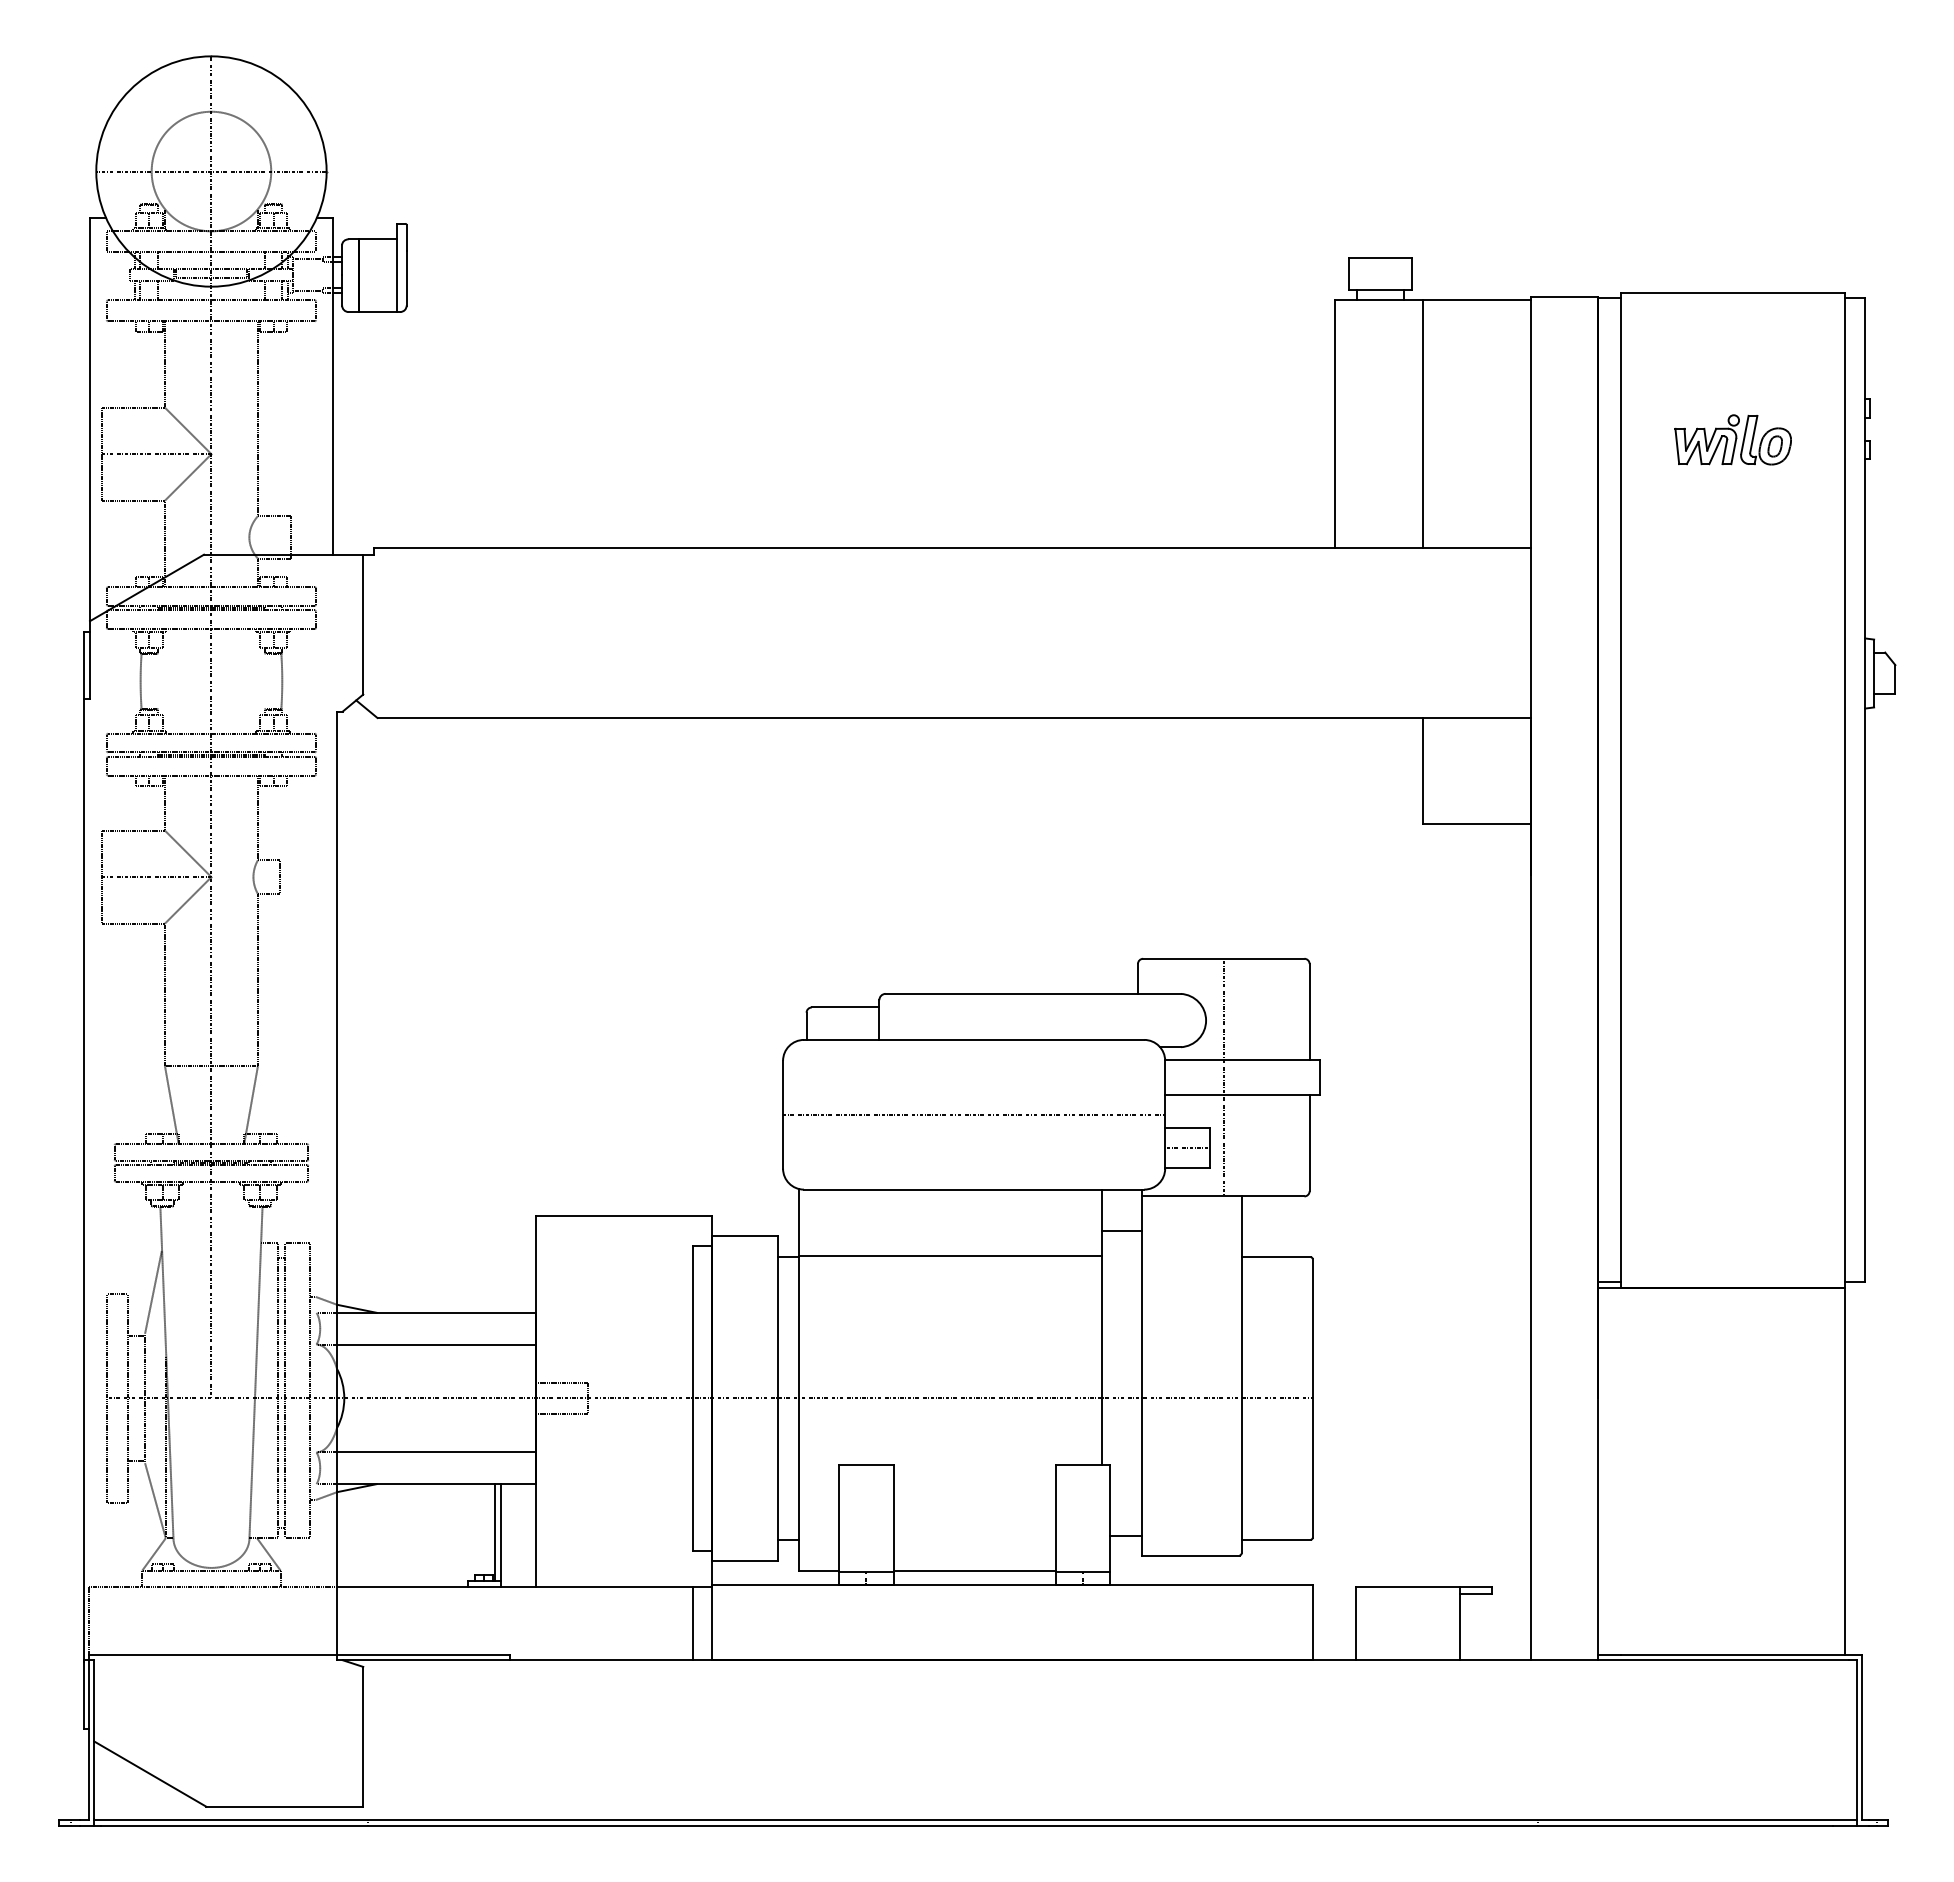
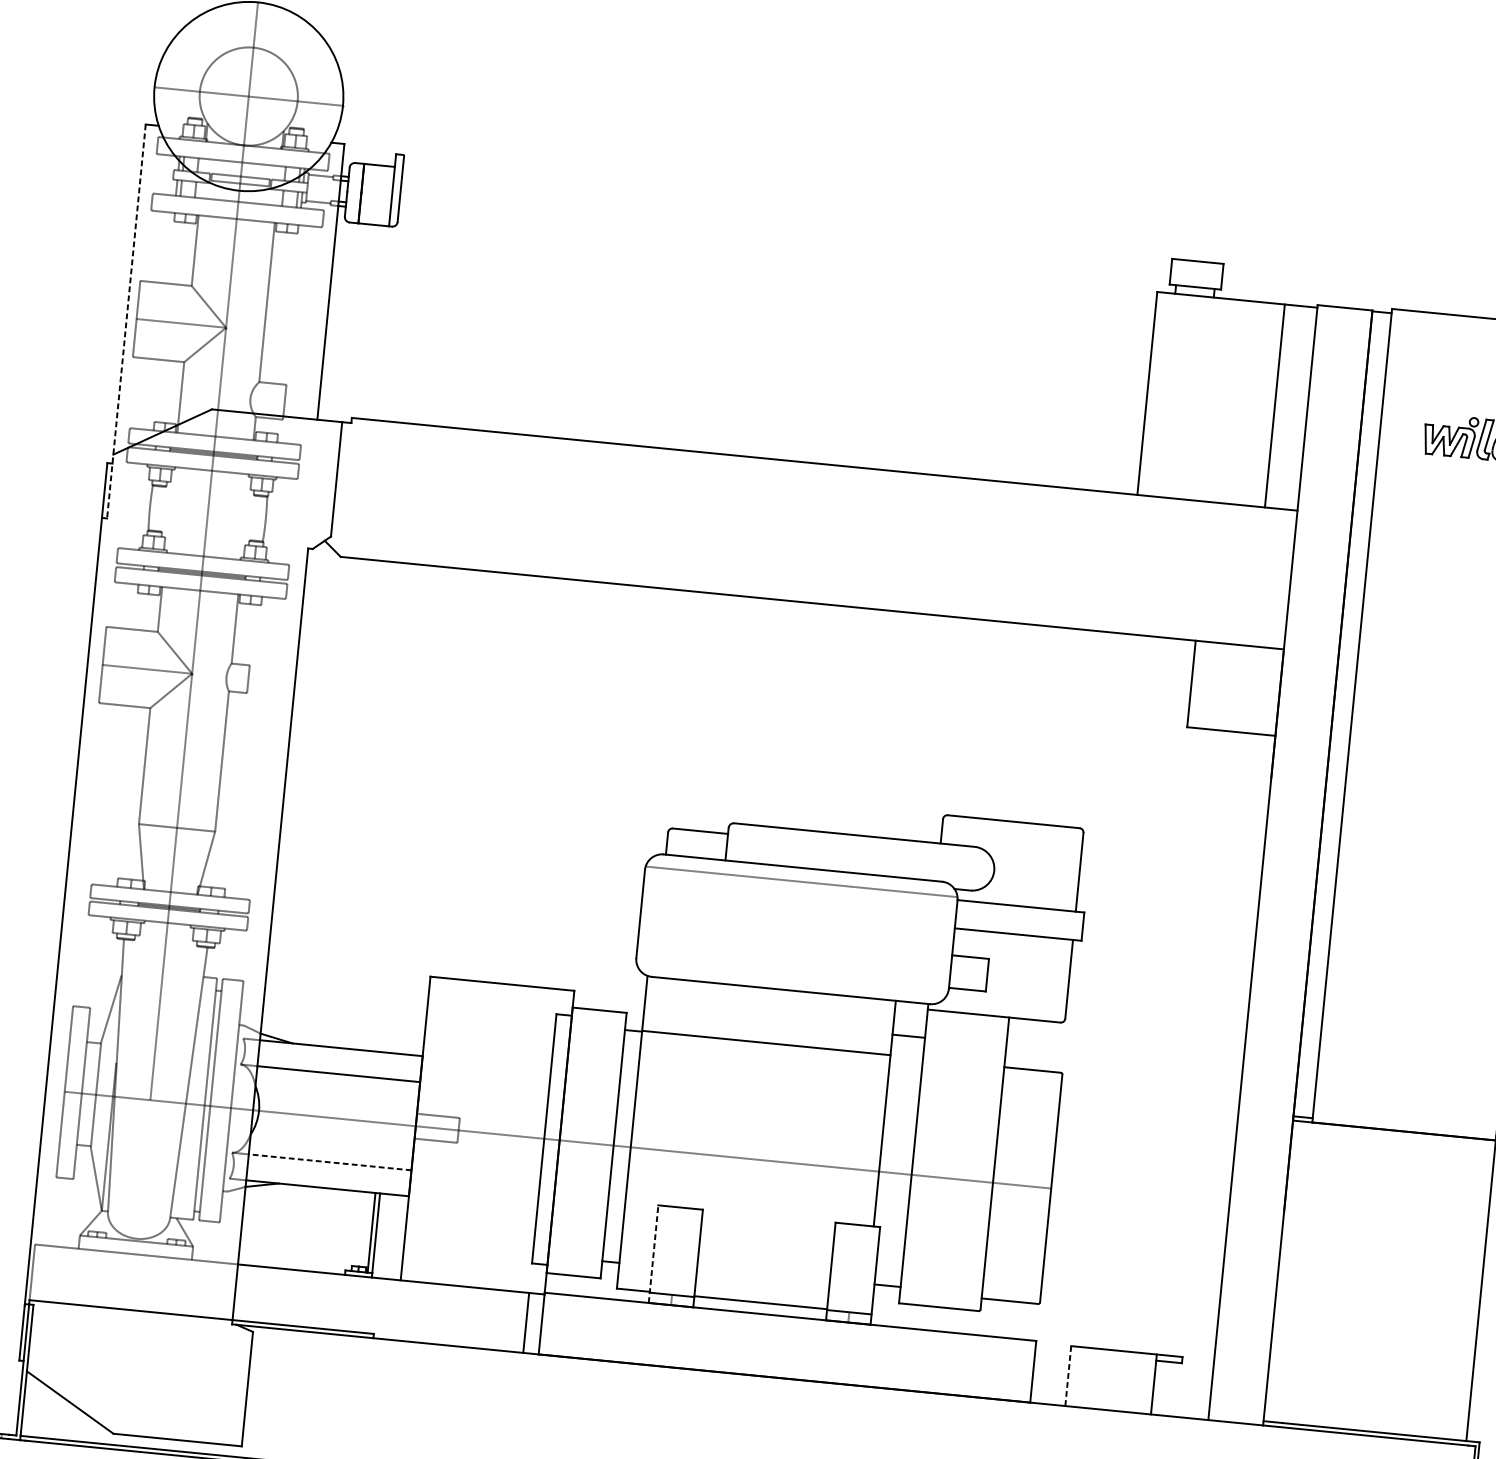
line: (1422, 424) -> (1274, 406), moved
line: (90, 458) -> (126, 321), solid -> dashed
line: (1223, 1077) -> (1003, 918), removed
line: (974, 1114) -> (801, 881), moved
line: (1187, 1147) -> (968, 973), removed
line: (436, 1452) -> (330, 1162), solid -> dashed
line: (839, 1525) -> (653, 1254), solid -> dashed
line: (1355, 1623) -> (1068, 1376), solid -> dashed

